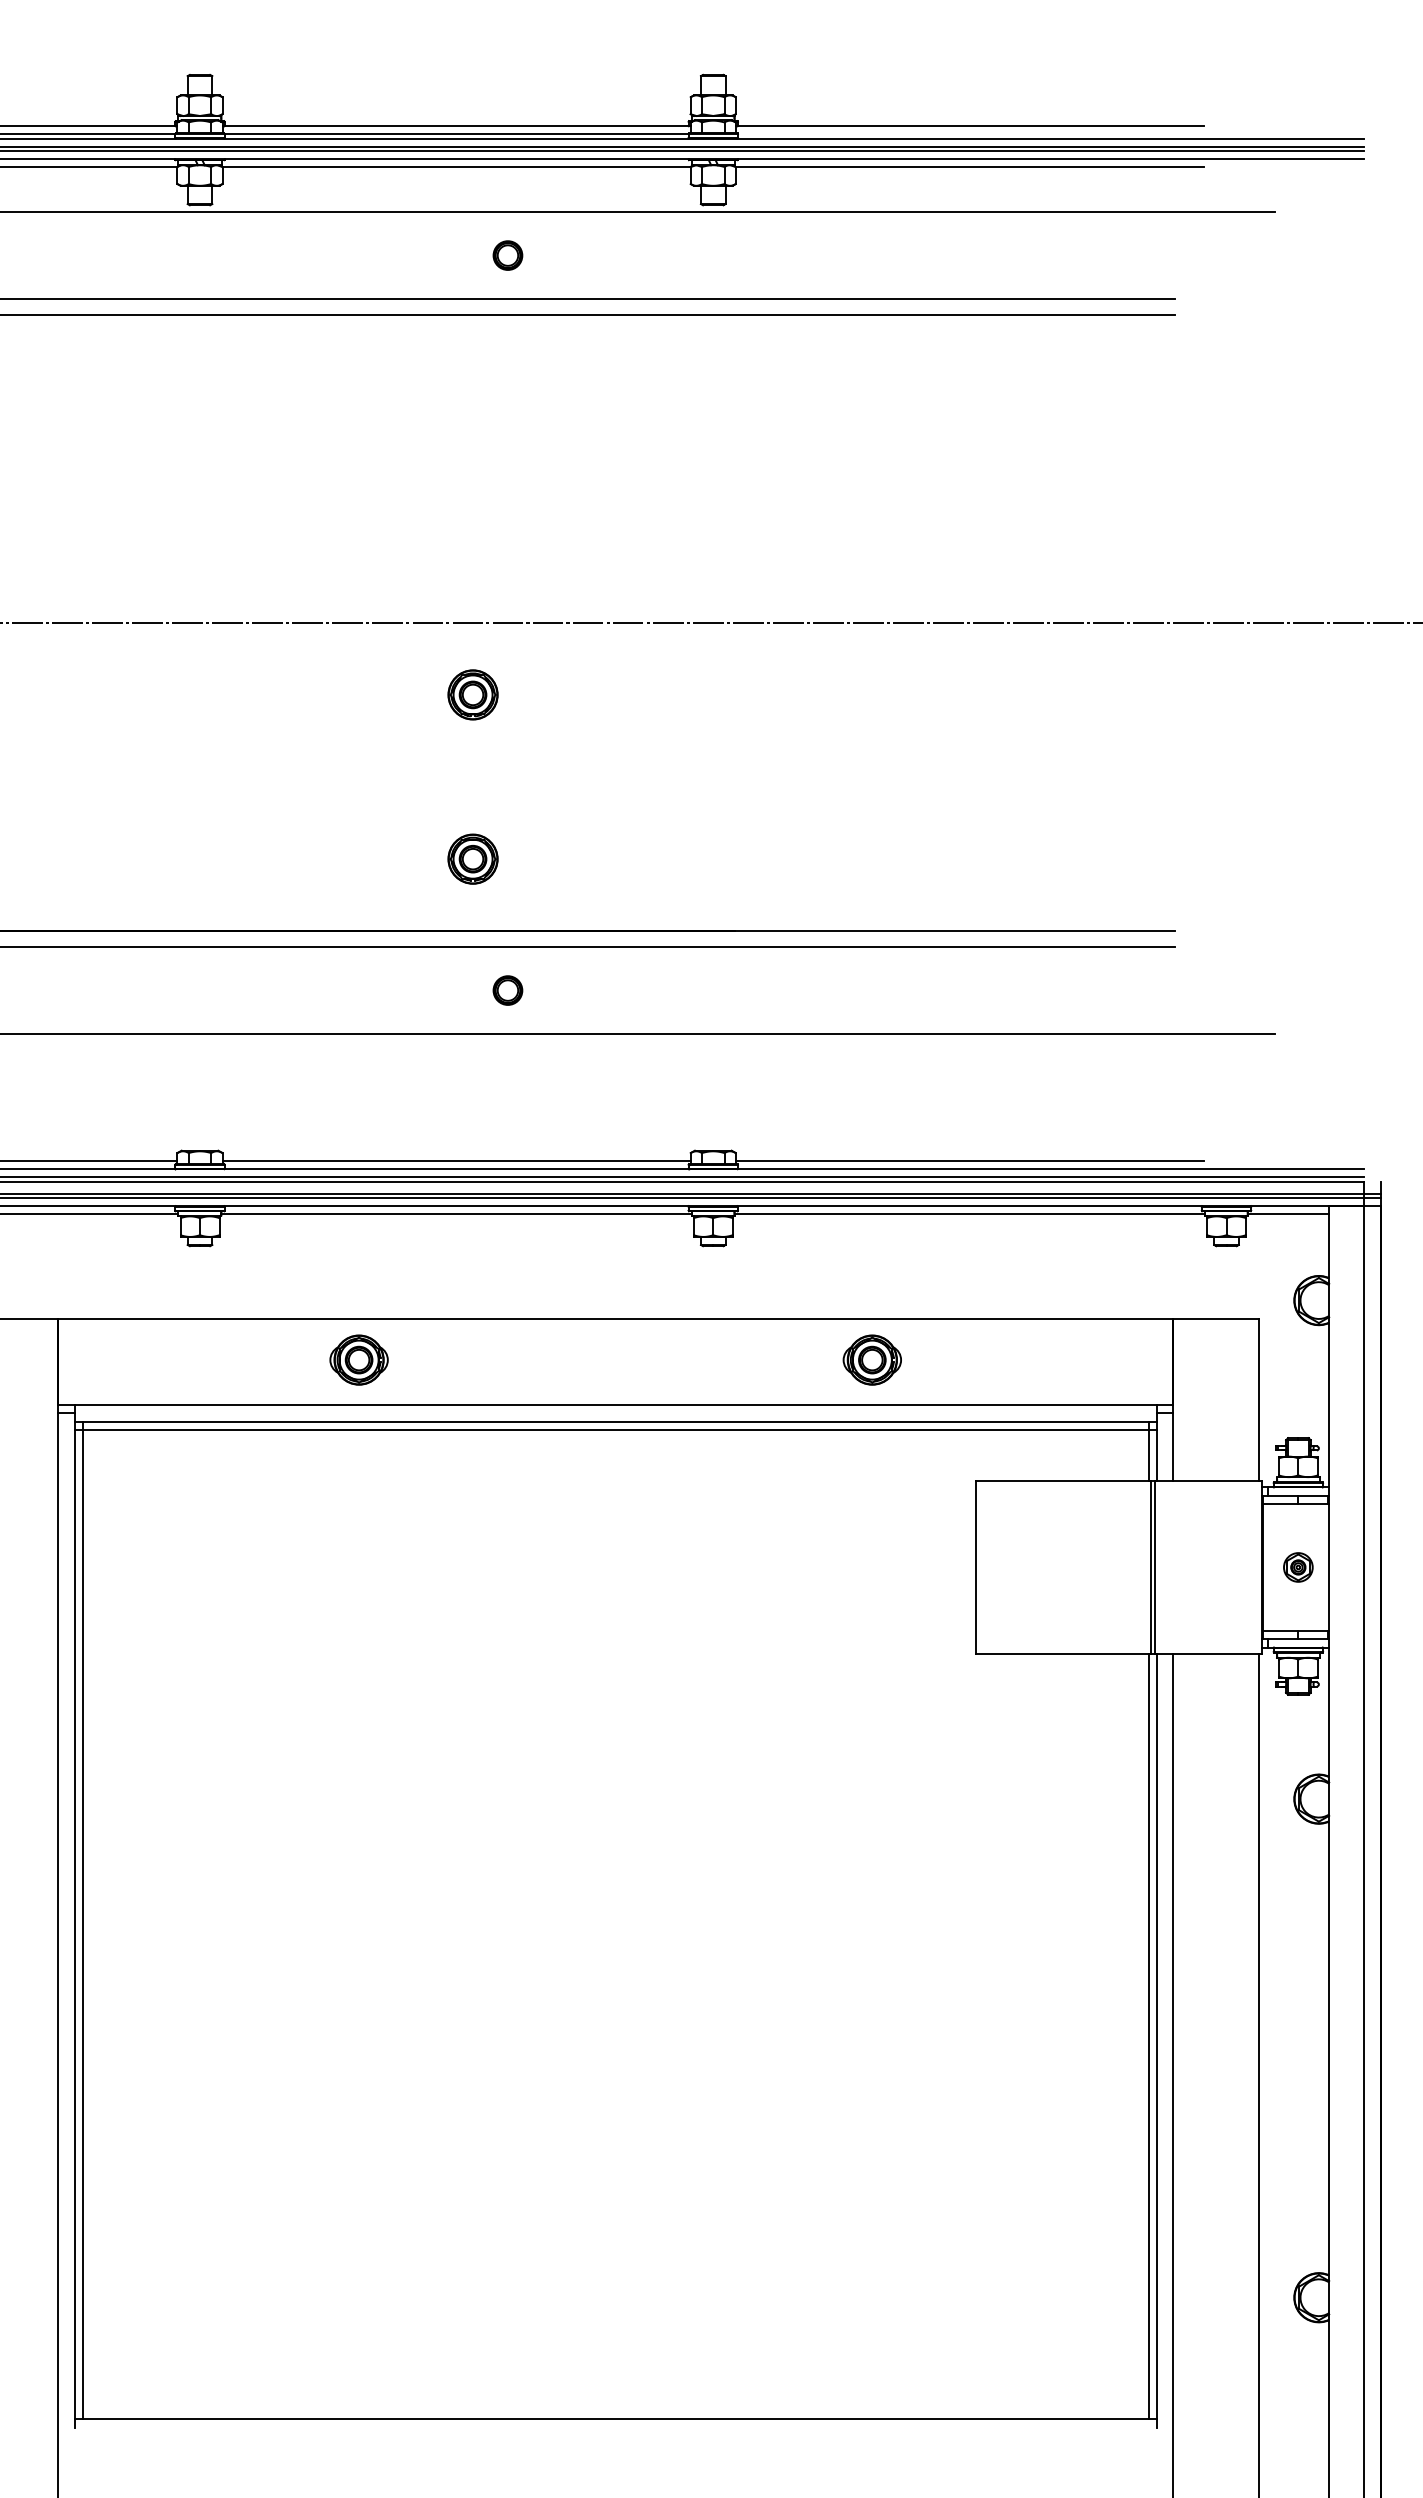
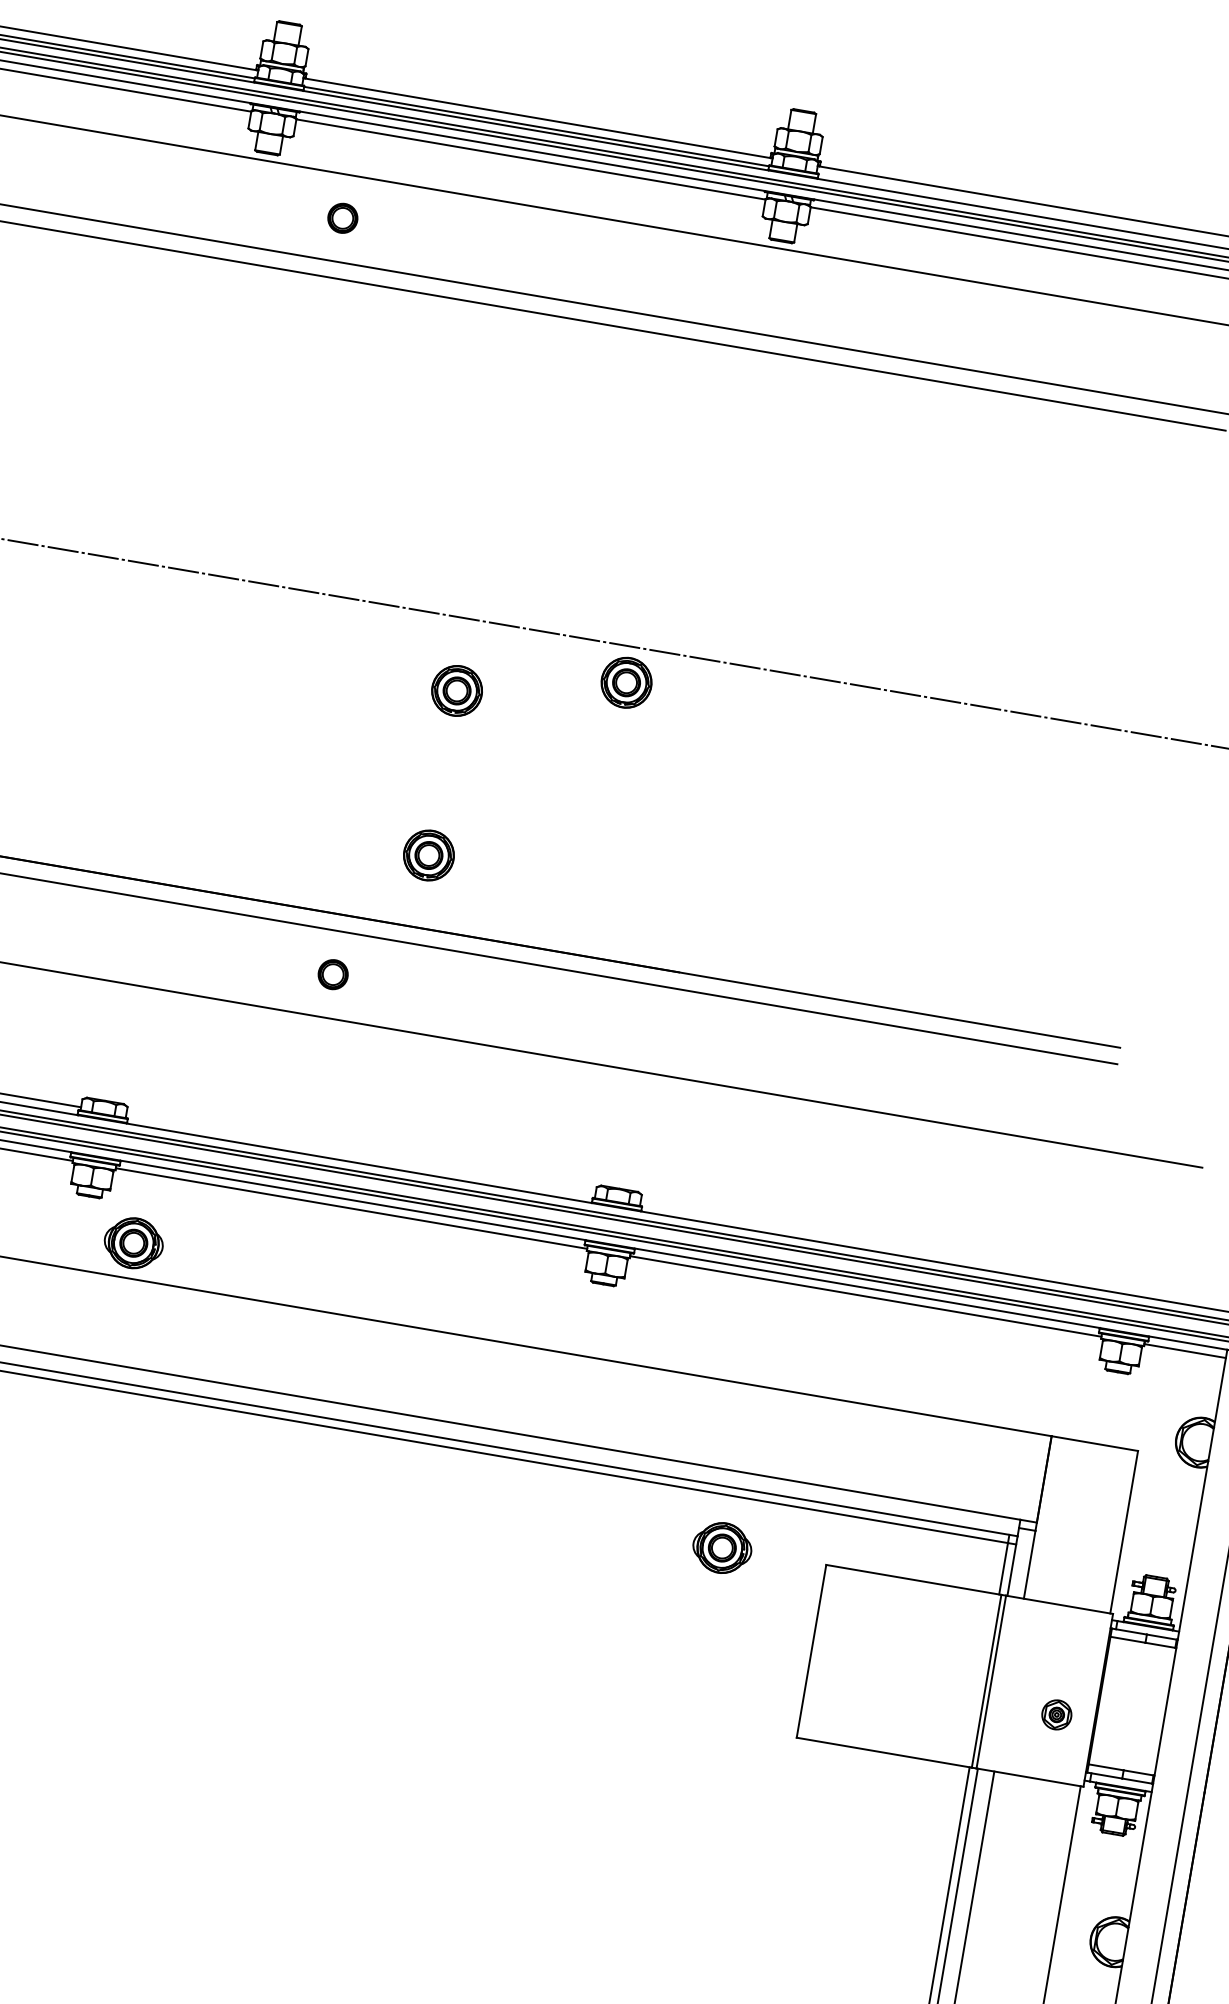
part: (507, 255) -> (342, 218), moved
part: (635, 658) -> (626, 682), added
part: (507, 990) -> (332, 974), moved
line: (456, 1160) -> (360, 1154), removed
line: (969, 1160) -> (874, 1242), removed
part: (358, 1359) -> (133, 1242), moved
part: (871, 1359) -> (721, 1547), moved
part: (1298, 1567) -> (1056, 1714), moved

